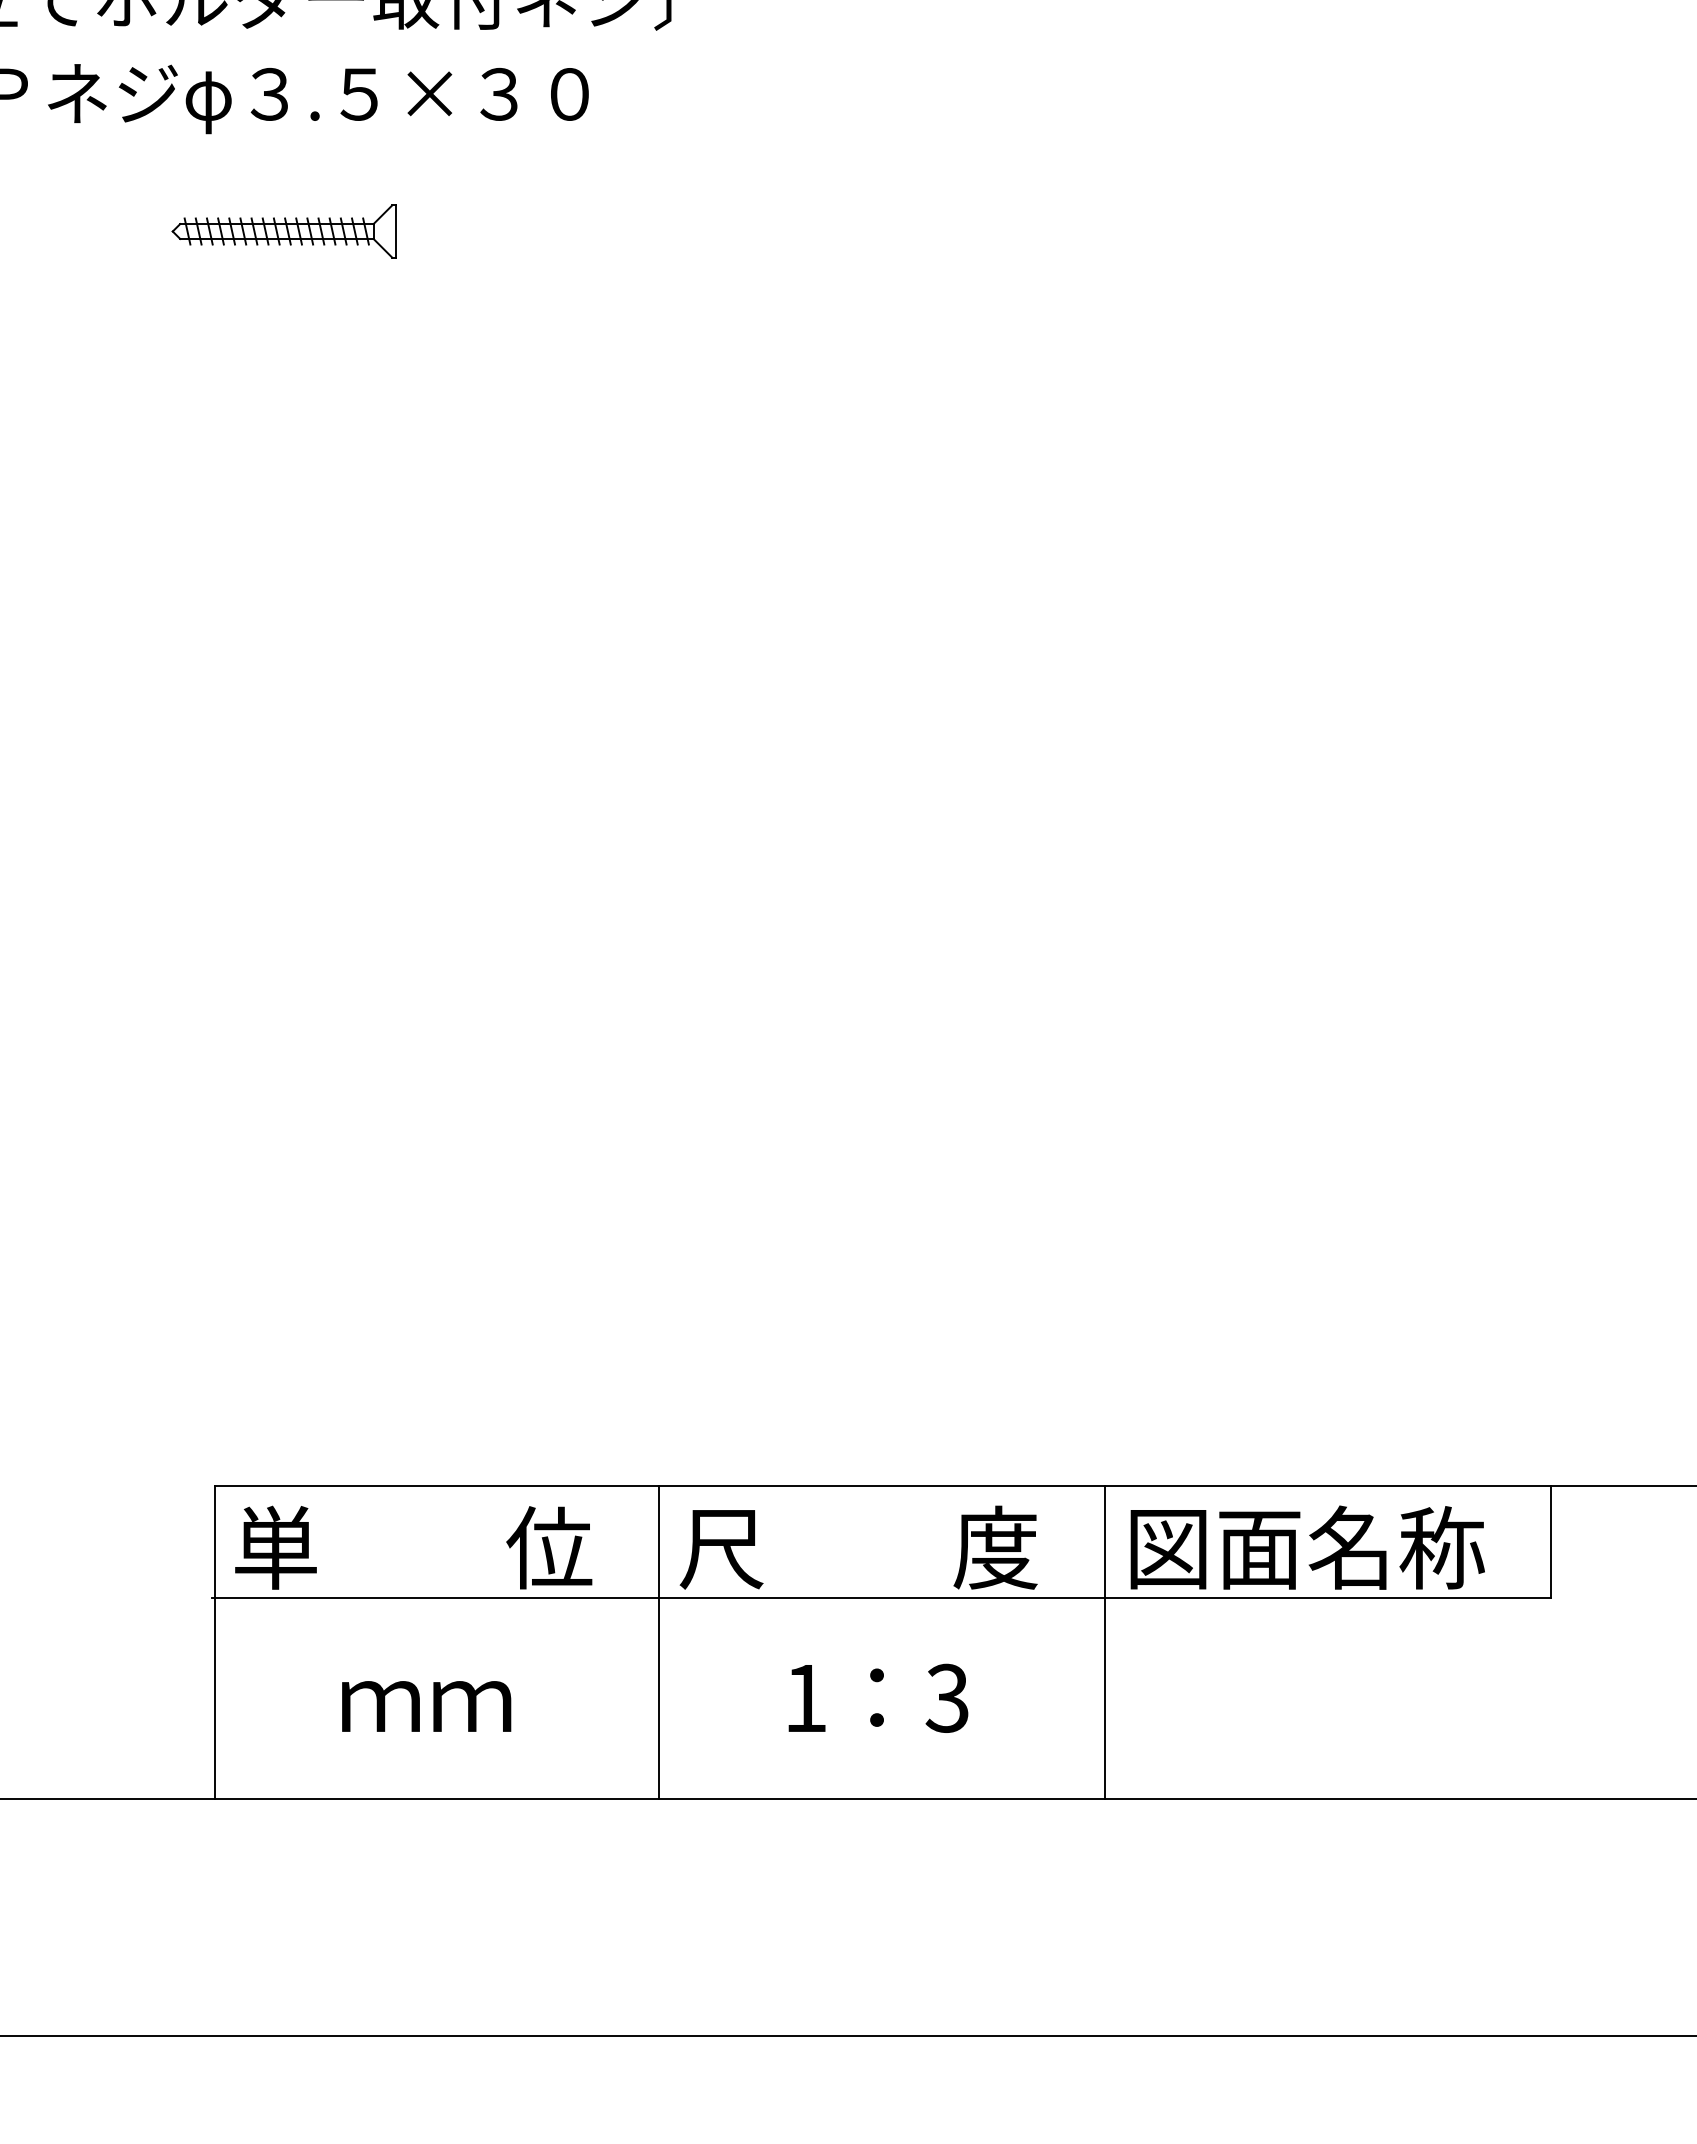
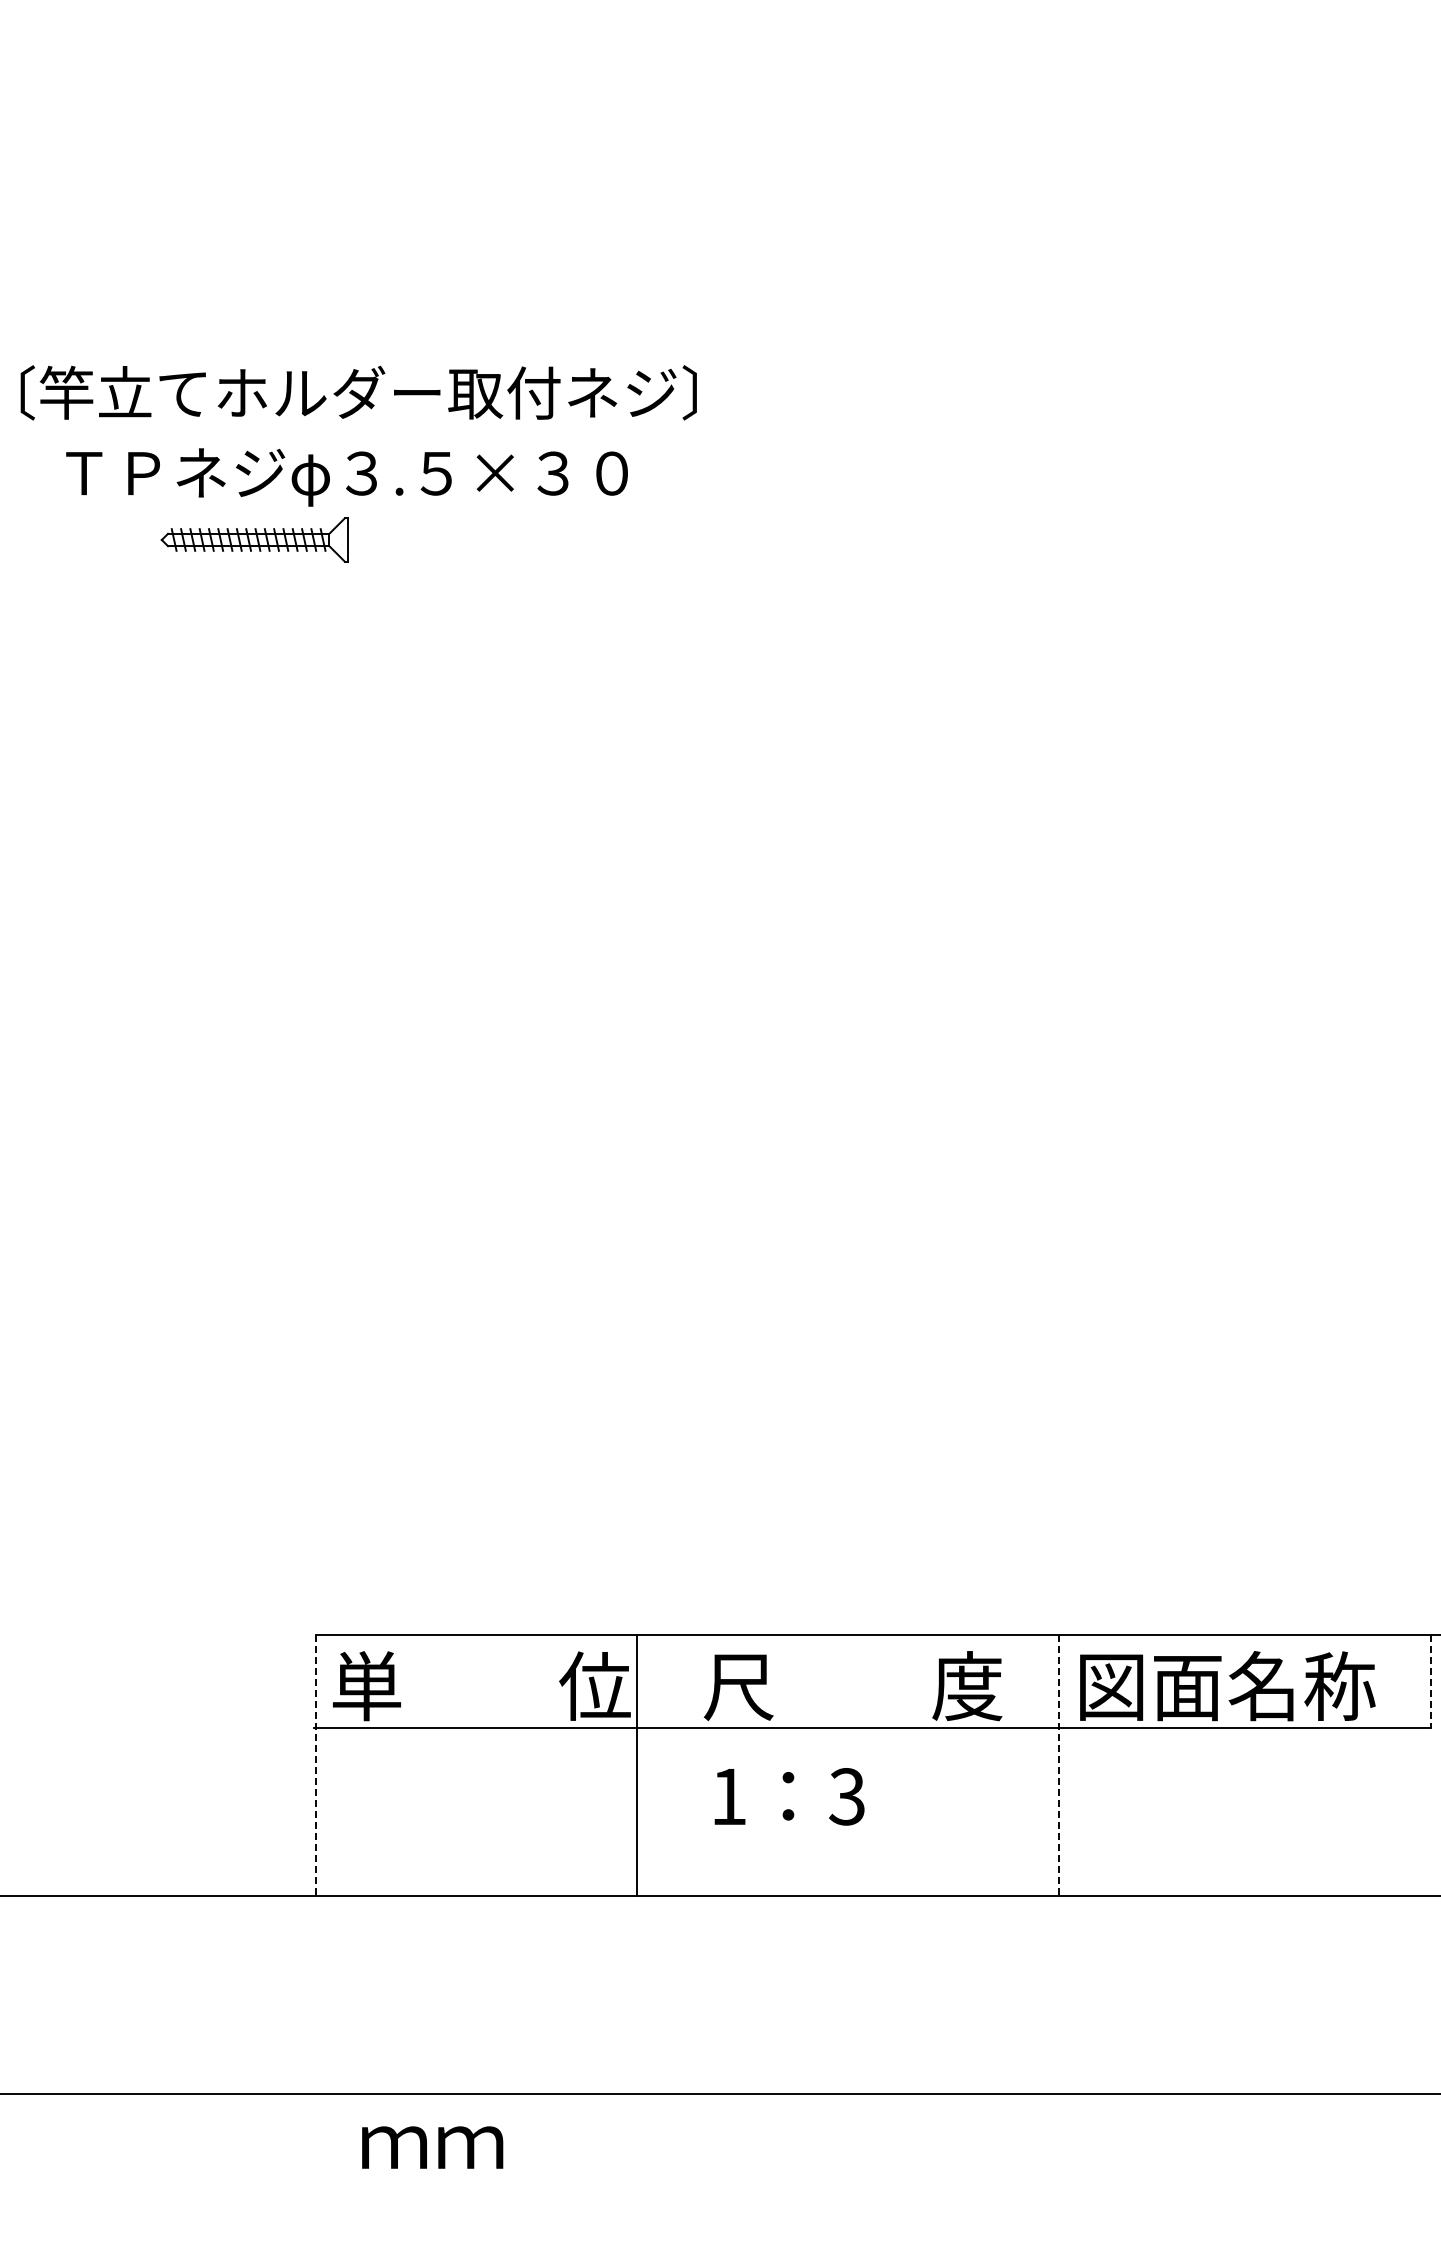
part: (283, 230) -> (254, 539), moved
line: (1550, 1542) -> (1430, 1681), solid -> dashed
line: (214, 1642) -> (315, 1765), solid -> dashed
line: (658, 1642) -> (637, 1765), moved
line: (1104, 1642) -> (1058, 1765), solid -> dashed
text: (878, 1698) -> (789, 1796), moved
text: (426, 1706) -> (432, 2147), moved

